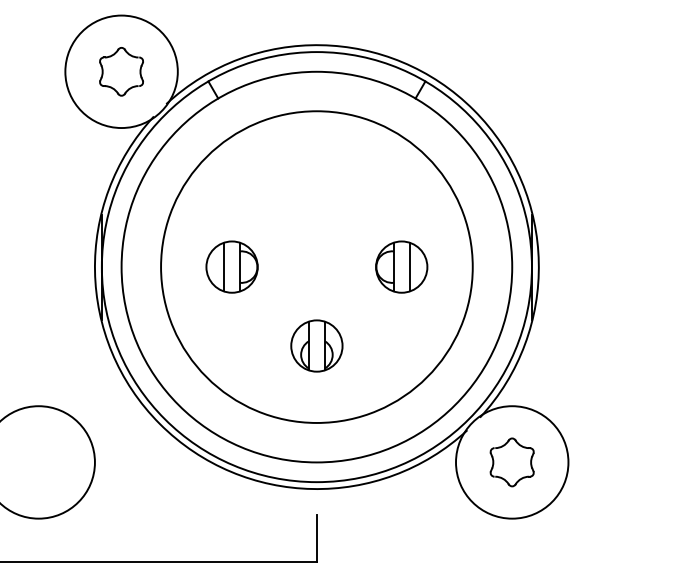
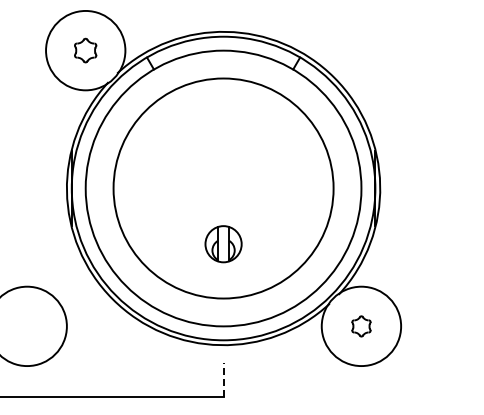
part: (121, 71) -> (85, 50), size x0.7
part: (231, 267) -> (163, 188), removed
part: (401, 267) -> (283, 188), removed
part: (512, 462) -> (361, 326), size x0.6
line: (316, 537) -> (223, 379), solid -> dashed

